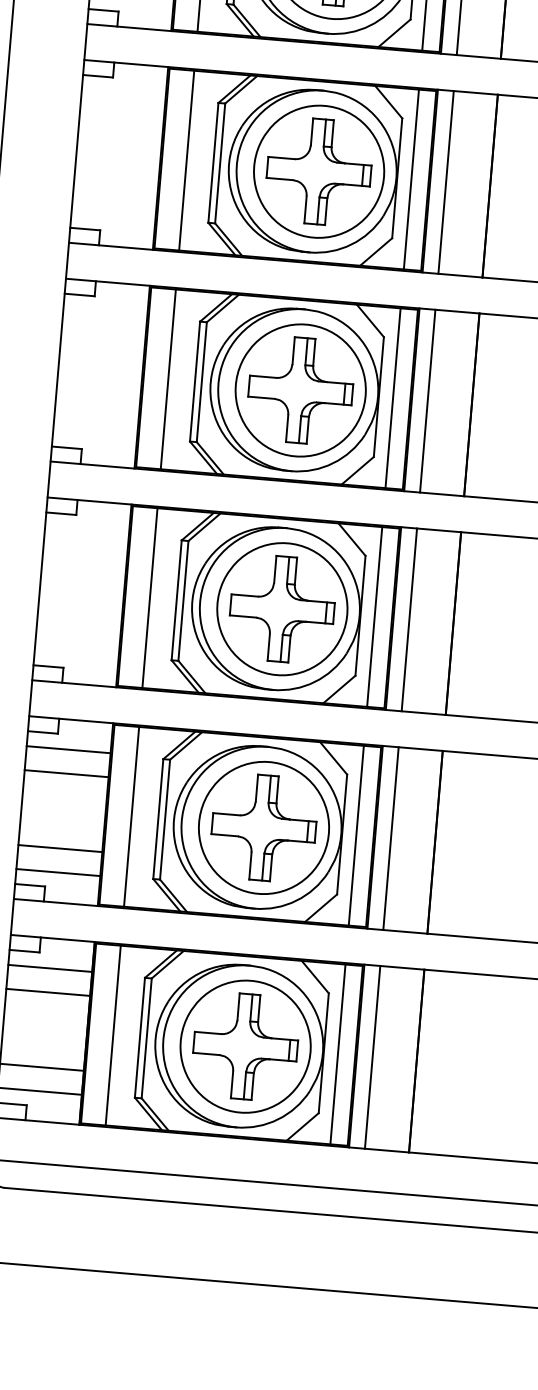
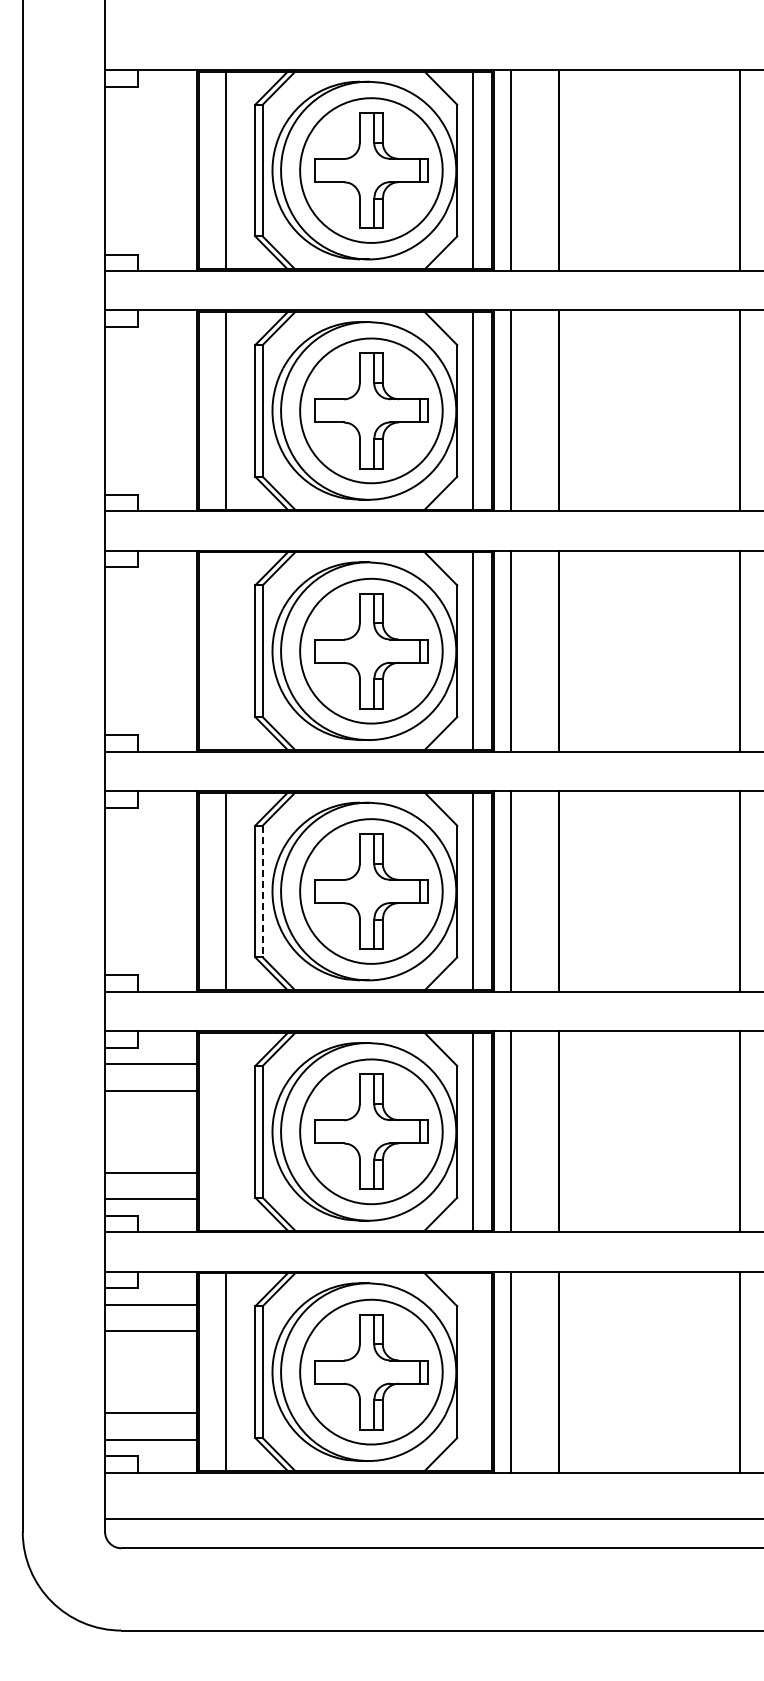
line: (167, 378) -> (225, 650), removed
line: (183, 600) -> (262, 891), solid -> dashed
line: (131, 816) -> (225, 1131), removed
line: (337, 1053) -> (472, 1371), removed

